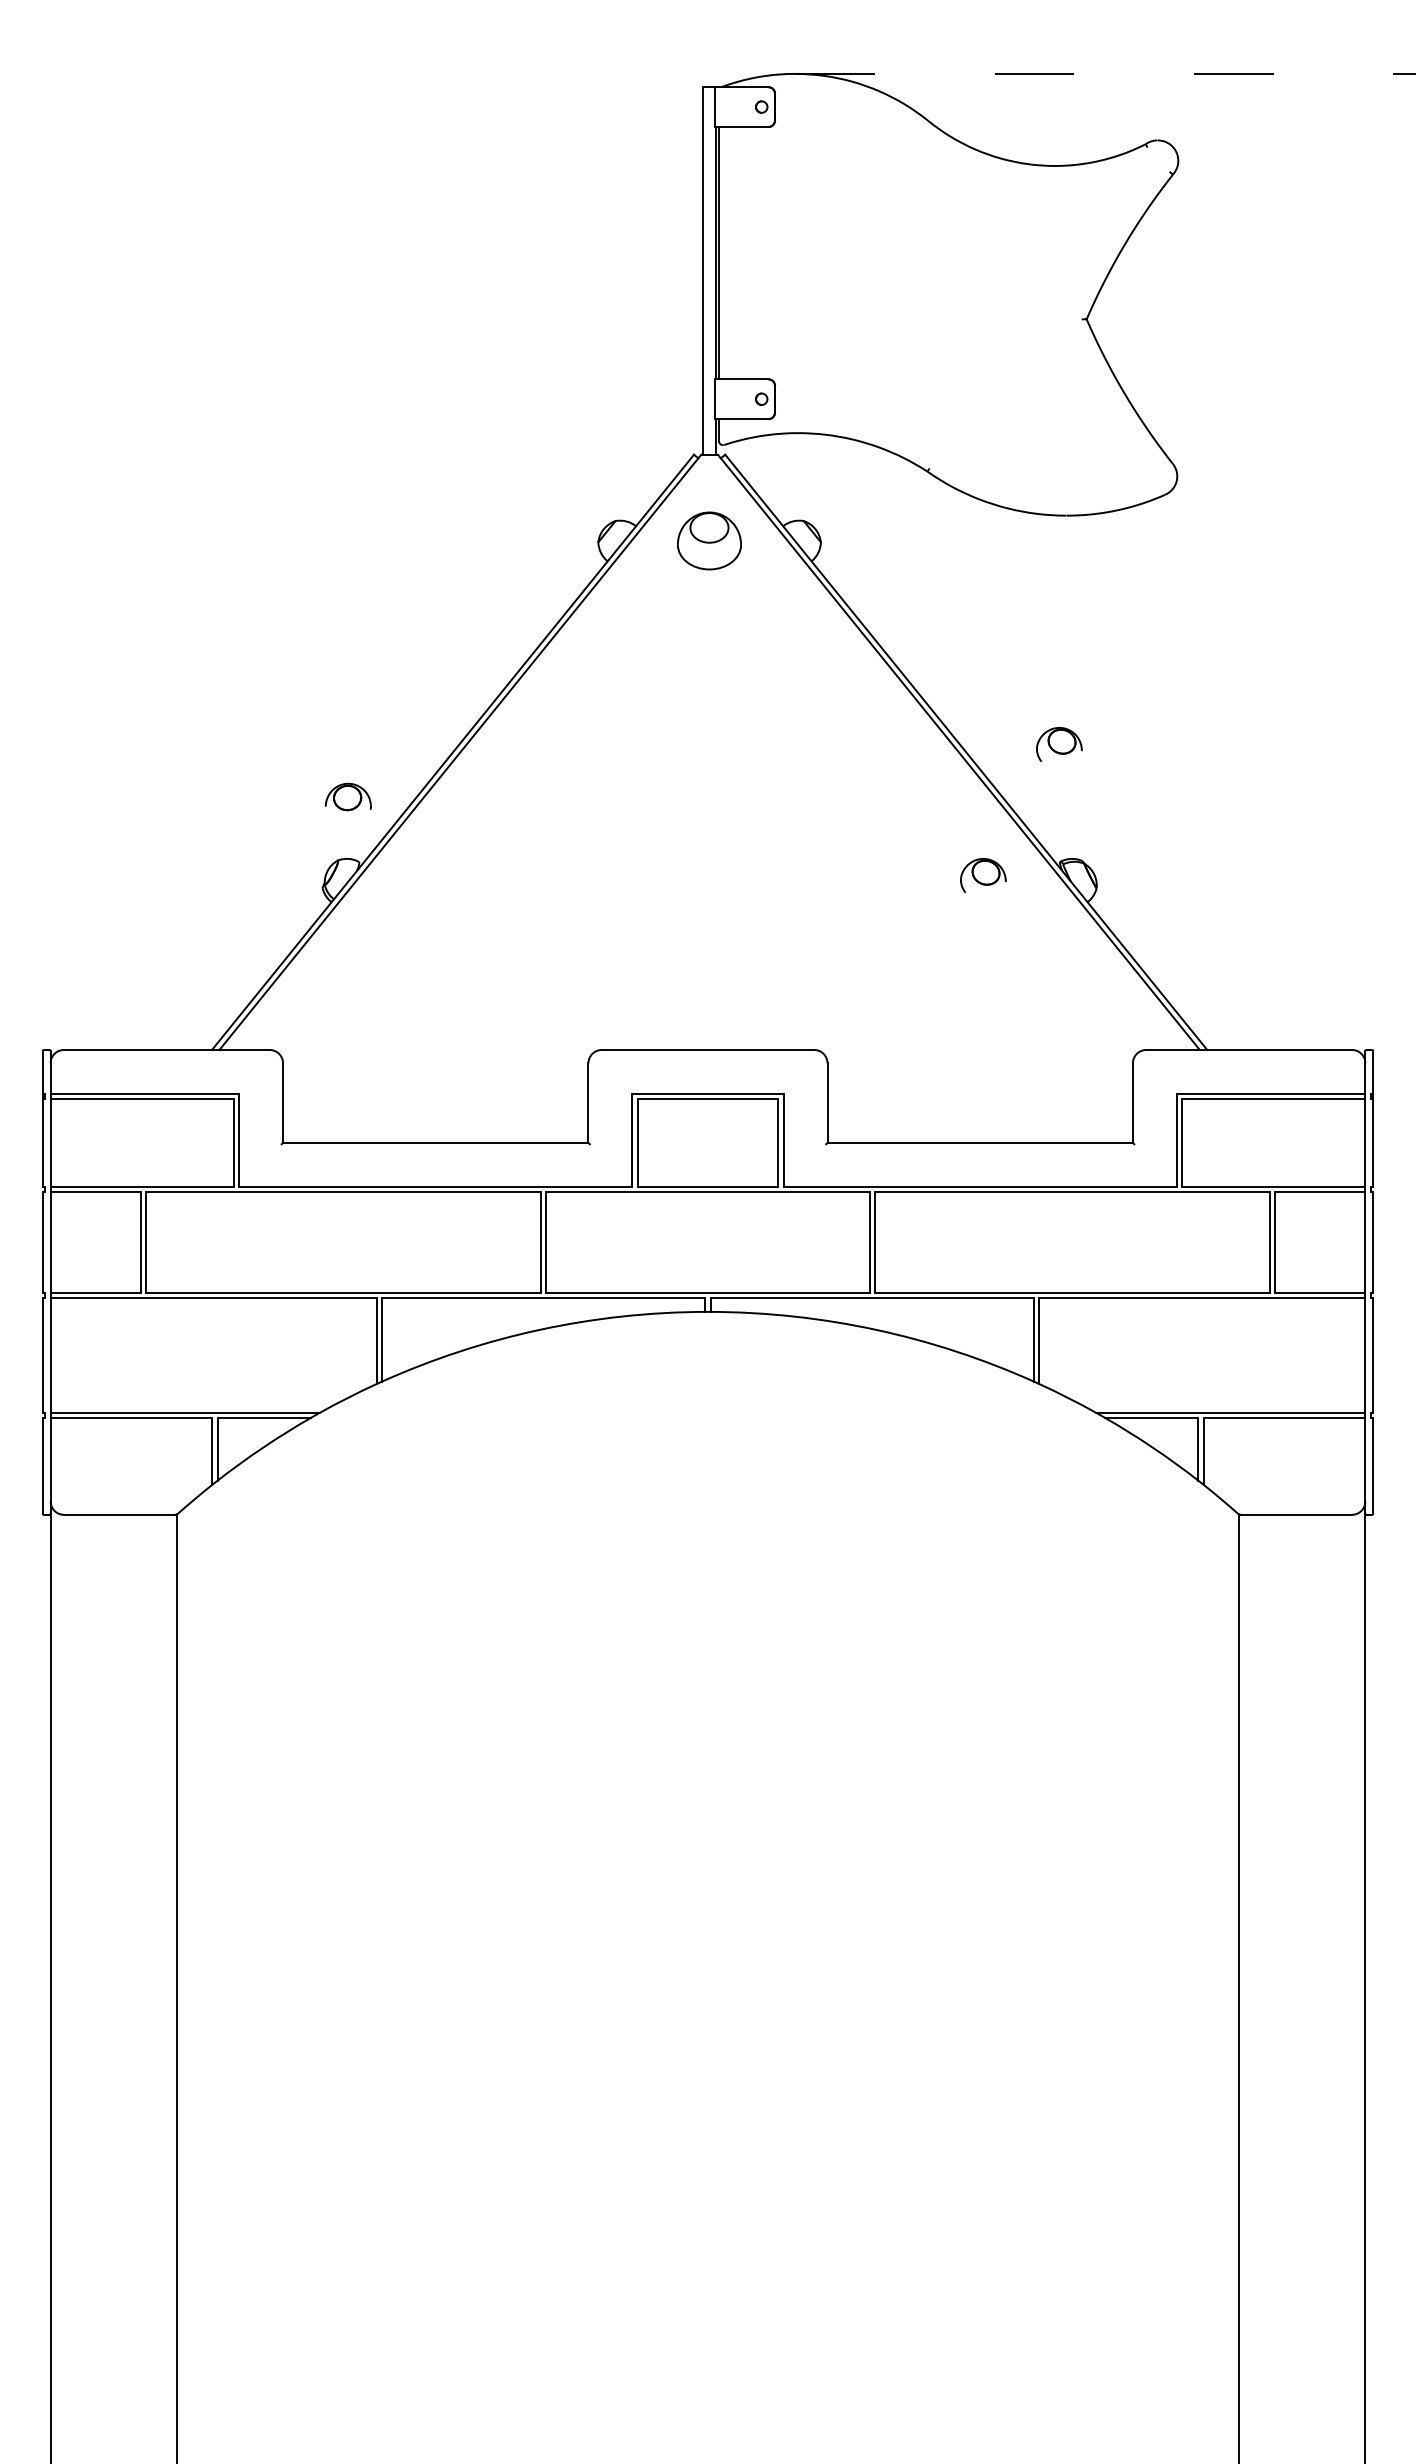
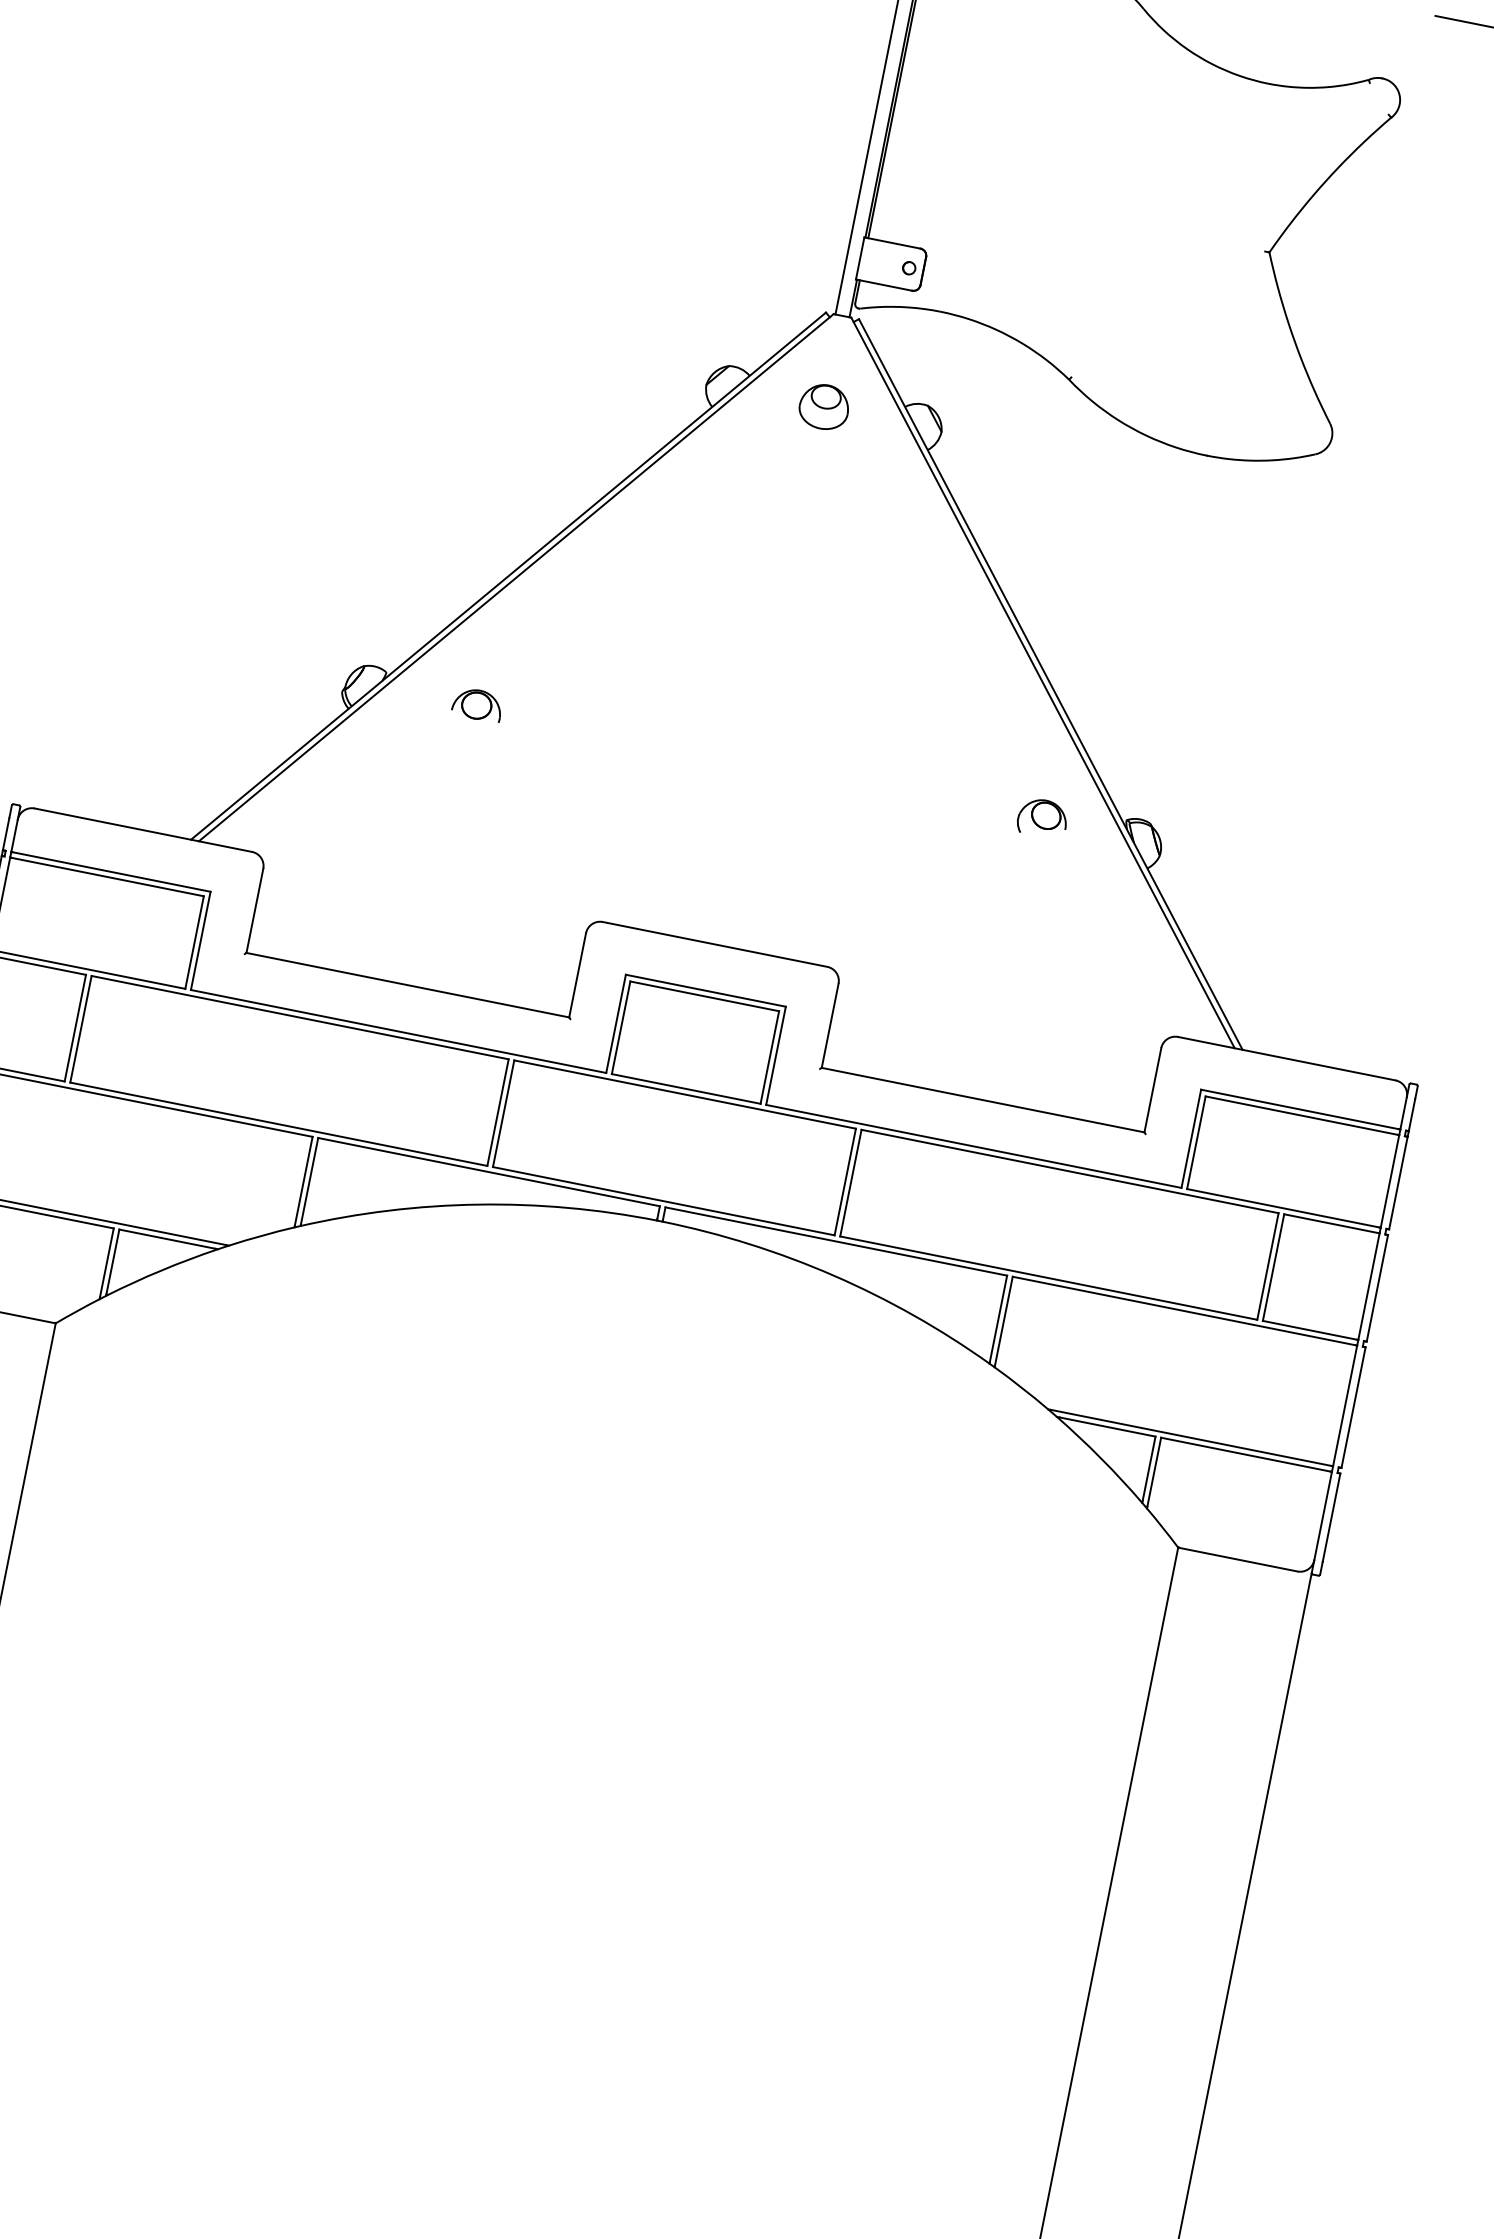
part: (709, 540) -> (824, 406), size x0.71
part: (1059, 744) -> (1150, 695), removed
part: (348, 796) -> (477, 704), moved

